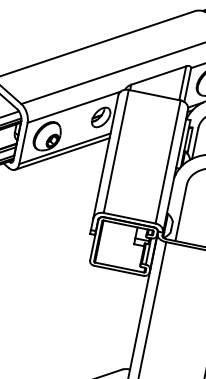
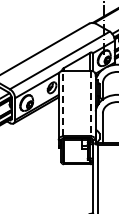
line: (116, 151) -> (63, 103), solid -> dashed
line: (167, 161) -> (90, 103), solid -> dashed

